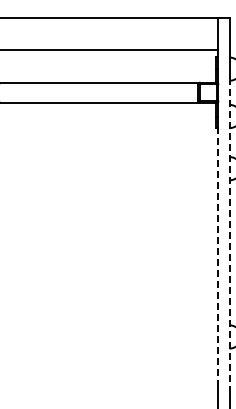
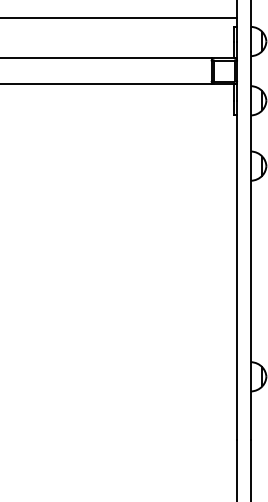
line: (229, 232) -> (250, 246), dashed -> solid
line: (218, 257) -> (237, 277), dashed -> solid

